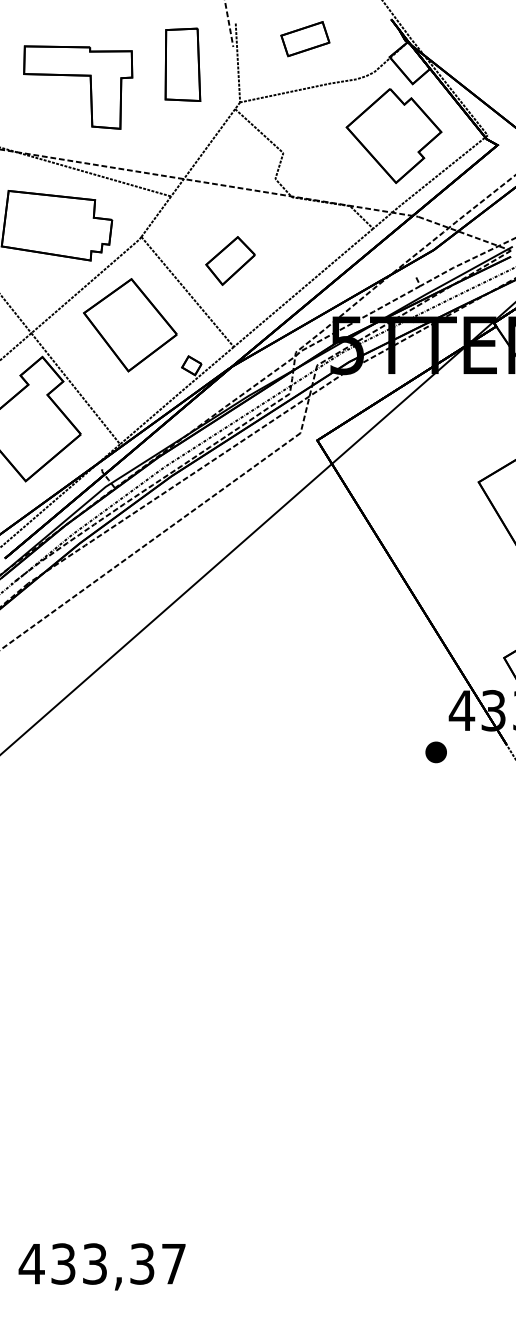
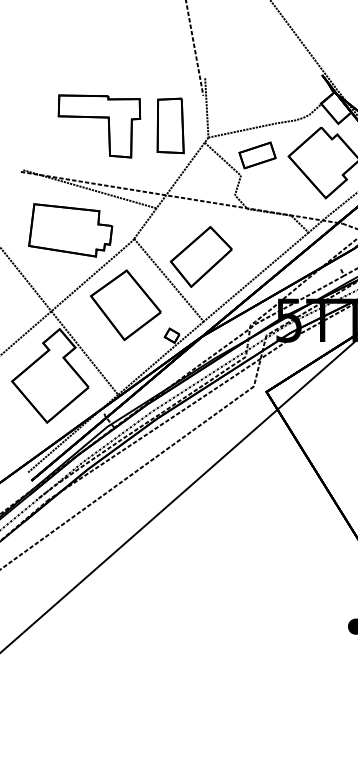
part: (305, 39) -> (257, 155), moved
part: (182, 64) -> (170, 125), moved
part: (78, 76) -> (99, 118), moved
part: (230, 260) -> (201, 256), size x1.67

